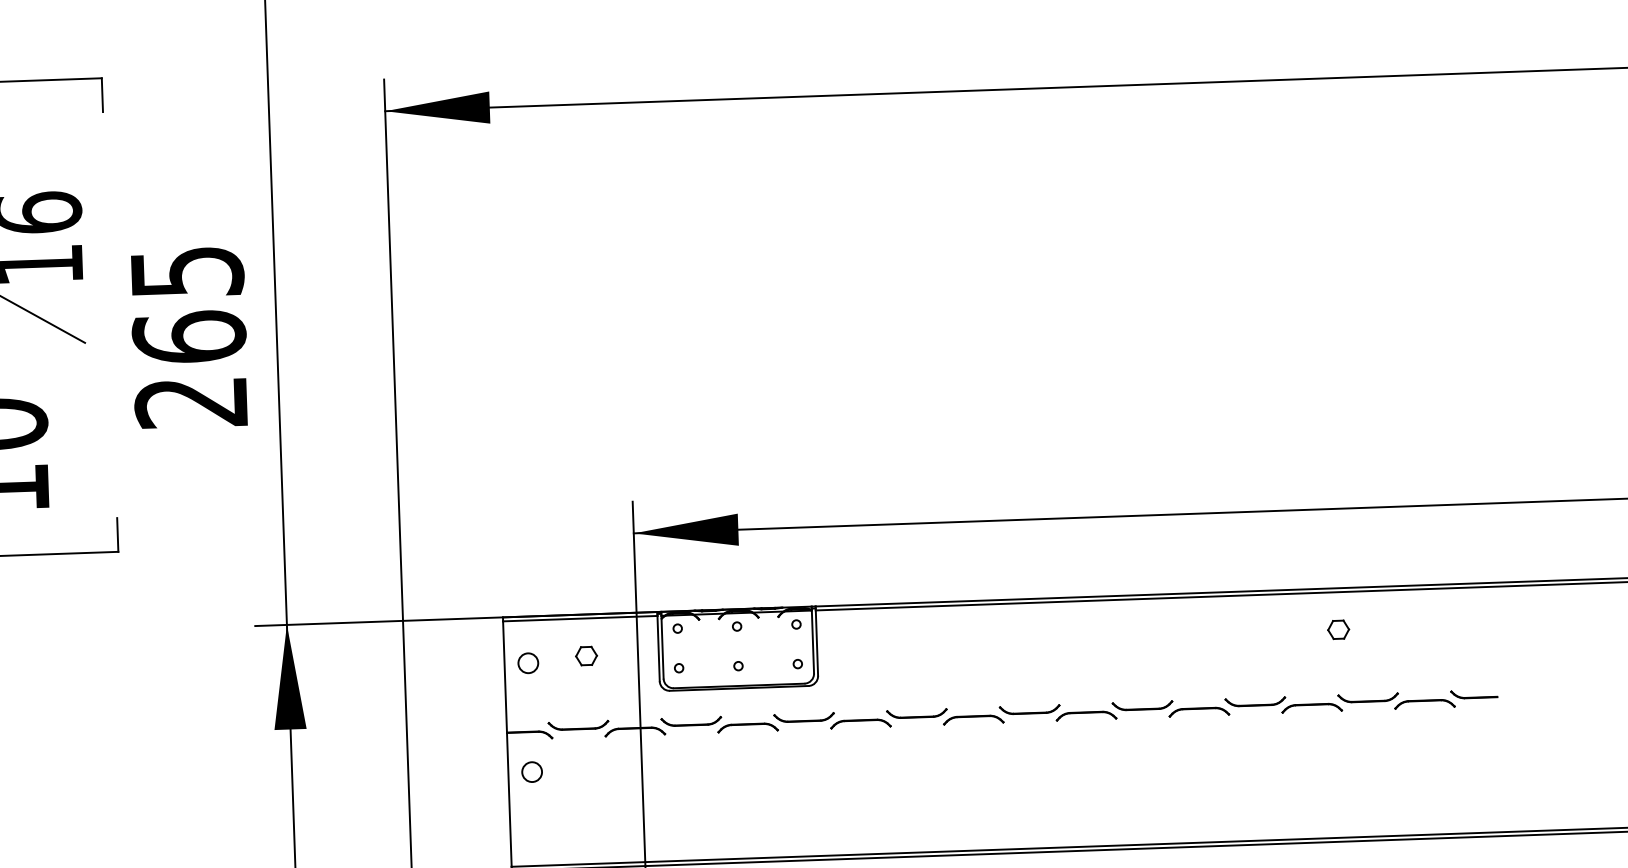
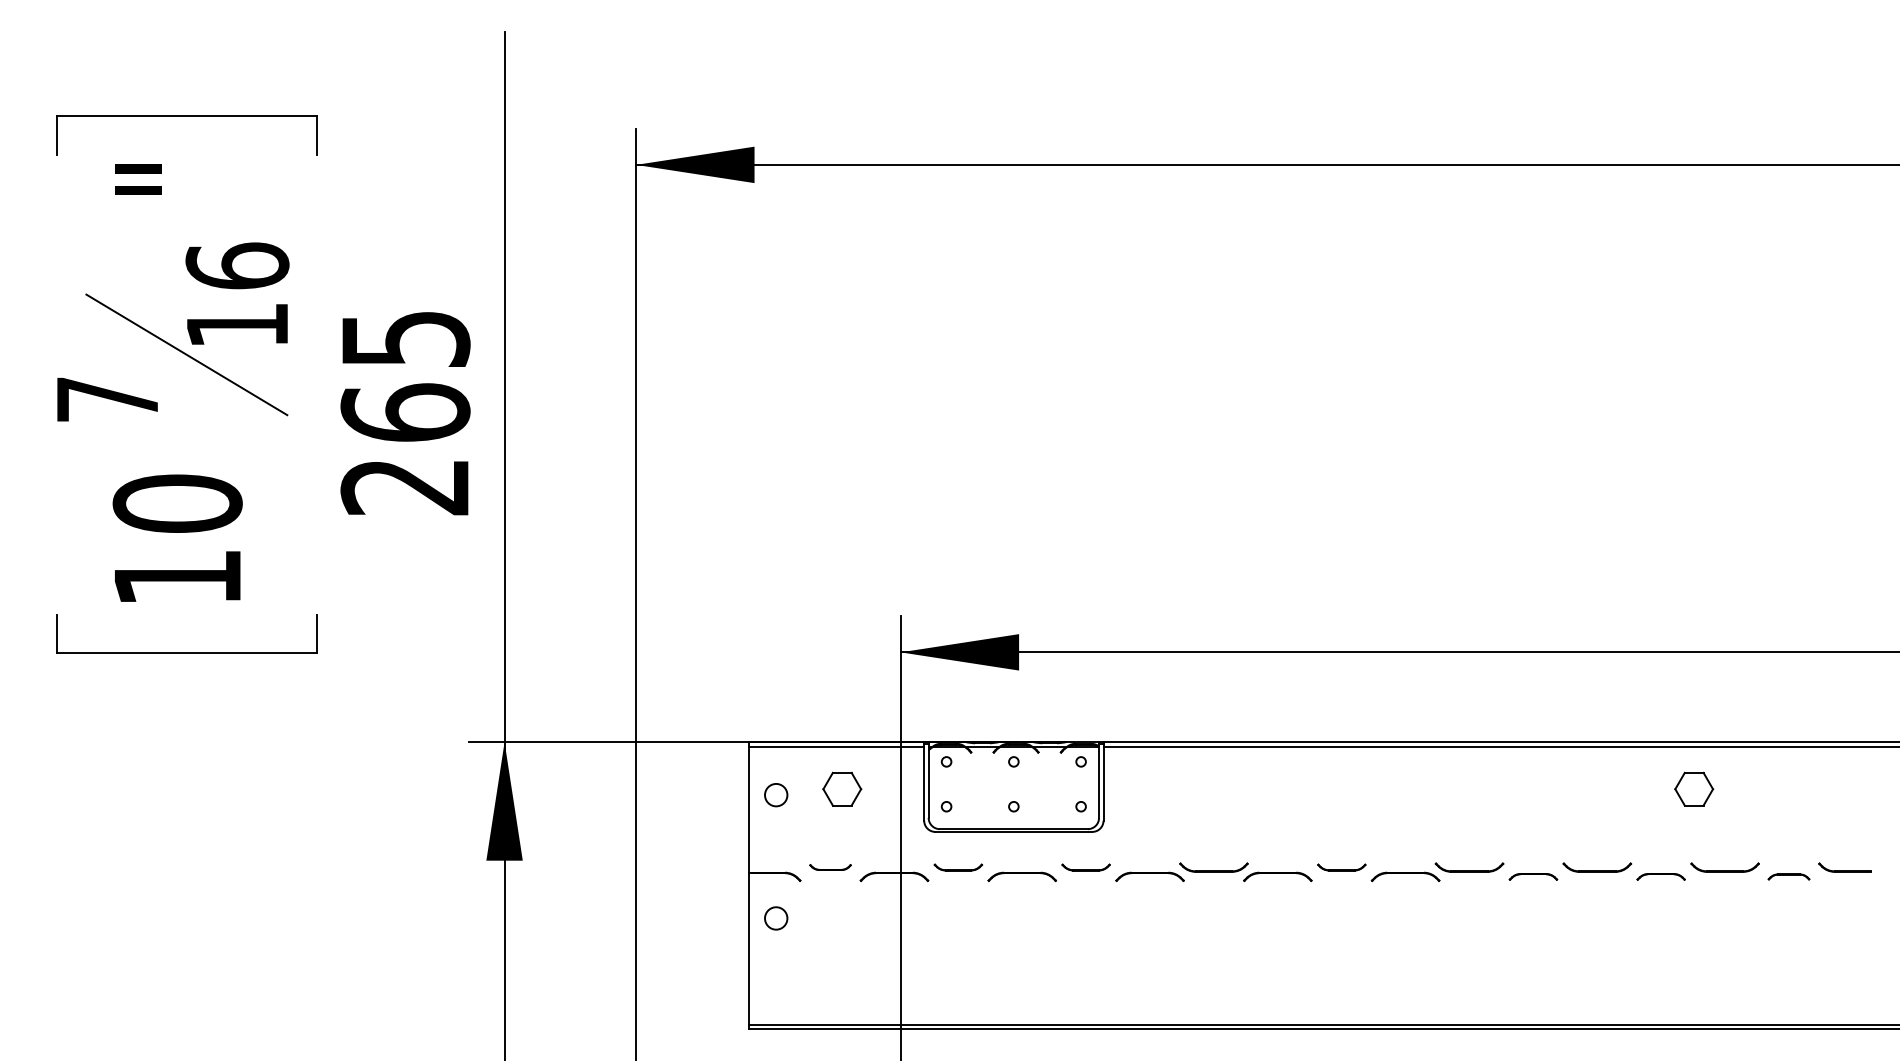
part: (1338, 629) -> (1694, 789), size x1.6
part: (586, 656) -> (842, 789), size x1.6
part: (1424, 703) -> (1788, 876), size x0.6
part: (1311, 707) -> (1660, 876), size x0.7
part: (1029, 709) -> (1341, 867), size x0.7
part: (1199, 711) -> (1533, 876), size x0.7
part: (803, 717) -> (1085, 867), size x0.7
part: (691, 721) -> (958, 867), size x0.7
part: (578, 725) -> (830, 867), size x0.6

